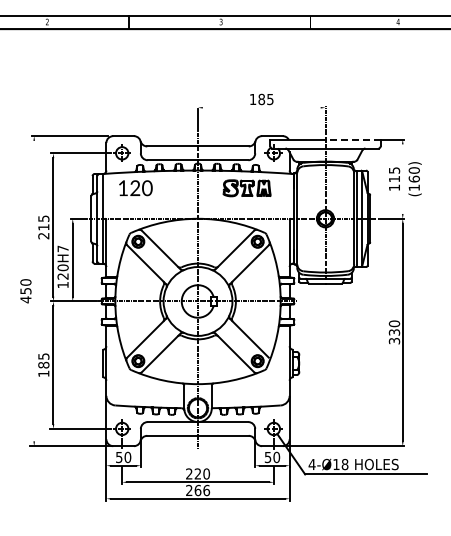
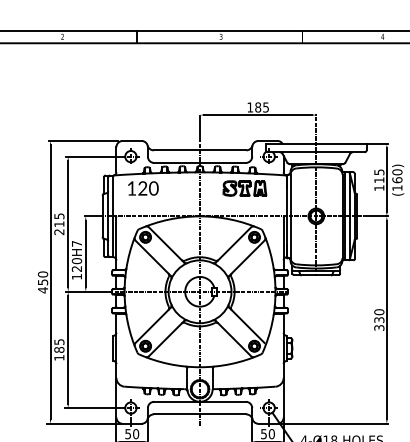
line: (261, 107) -> (257, 114), added
line: (353, 139) -> (341, 144), dashed -> solid
line: (402, 178) -> (386, 179), added
line: (34, 290) -> (50, 281), added

